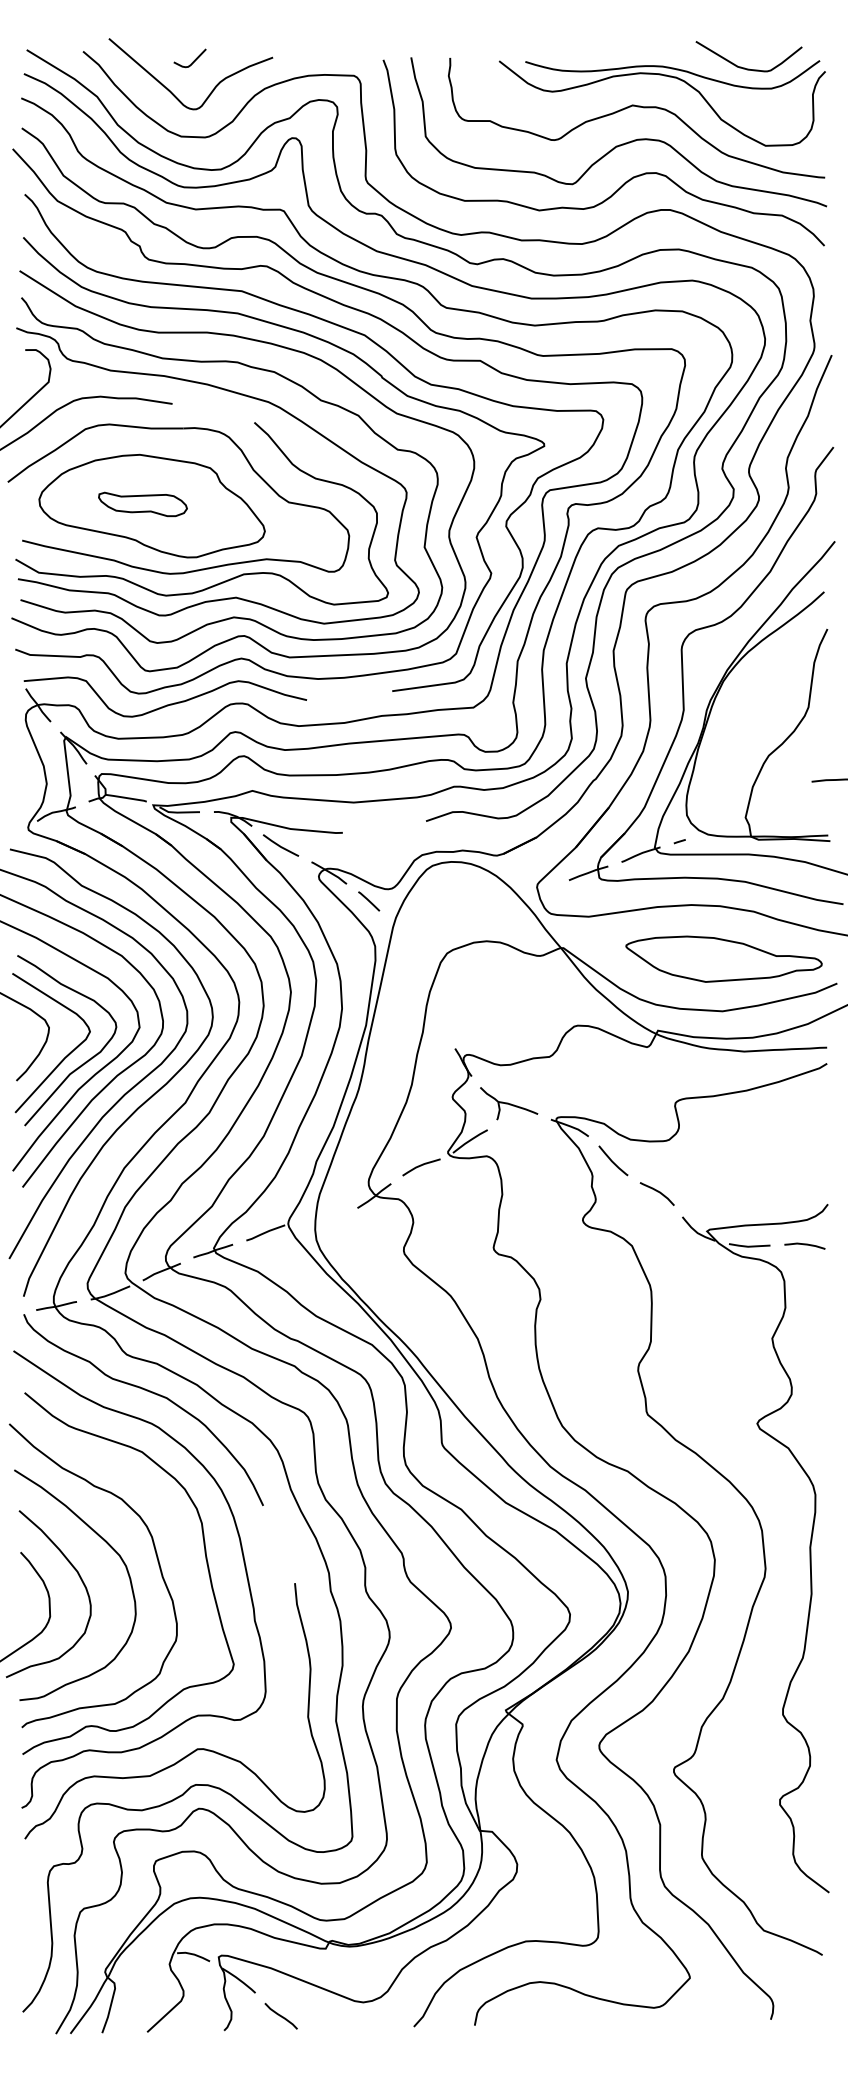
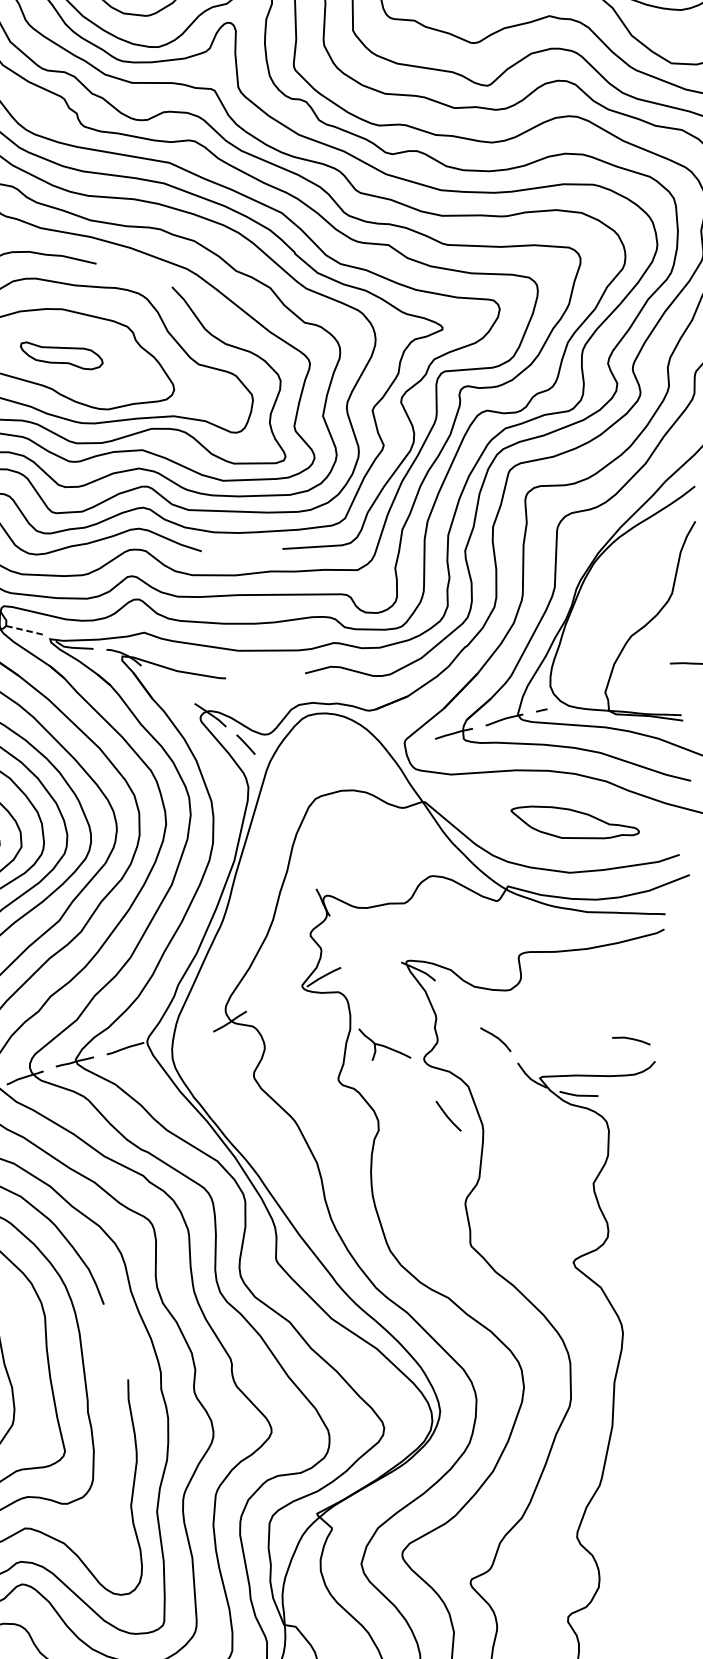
line: (126, 798) -> (25, 630), solid -> dashed
curve: (280, 845) -> (166, 685), removed
part: (723, 958) -> (574, 823), size x0.7
part: (509, 1103) -> (385, 1045), moved
curve: (612, 1160) -> (447, 1115), moved
curve: (421, 1166) -> (276, 997), removed
curve: (804, 1245) -> (630, 1039), moved

